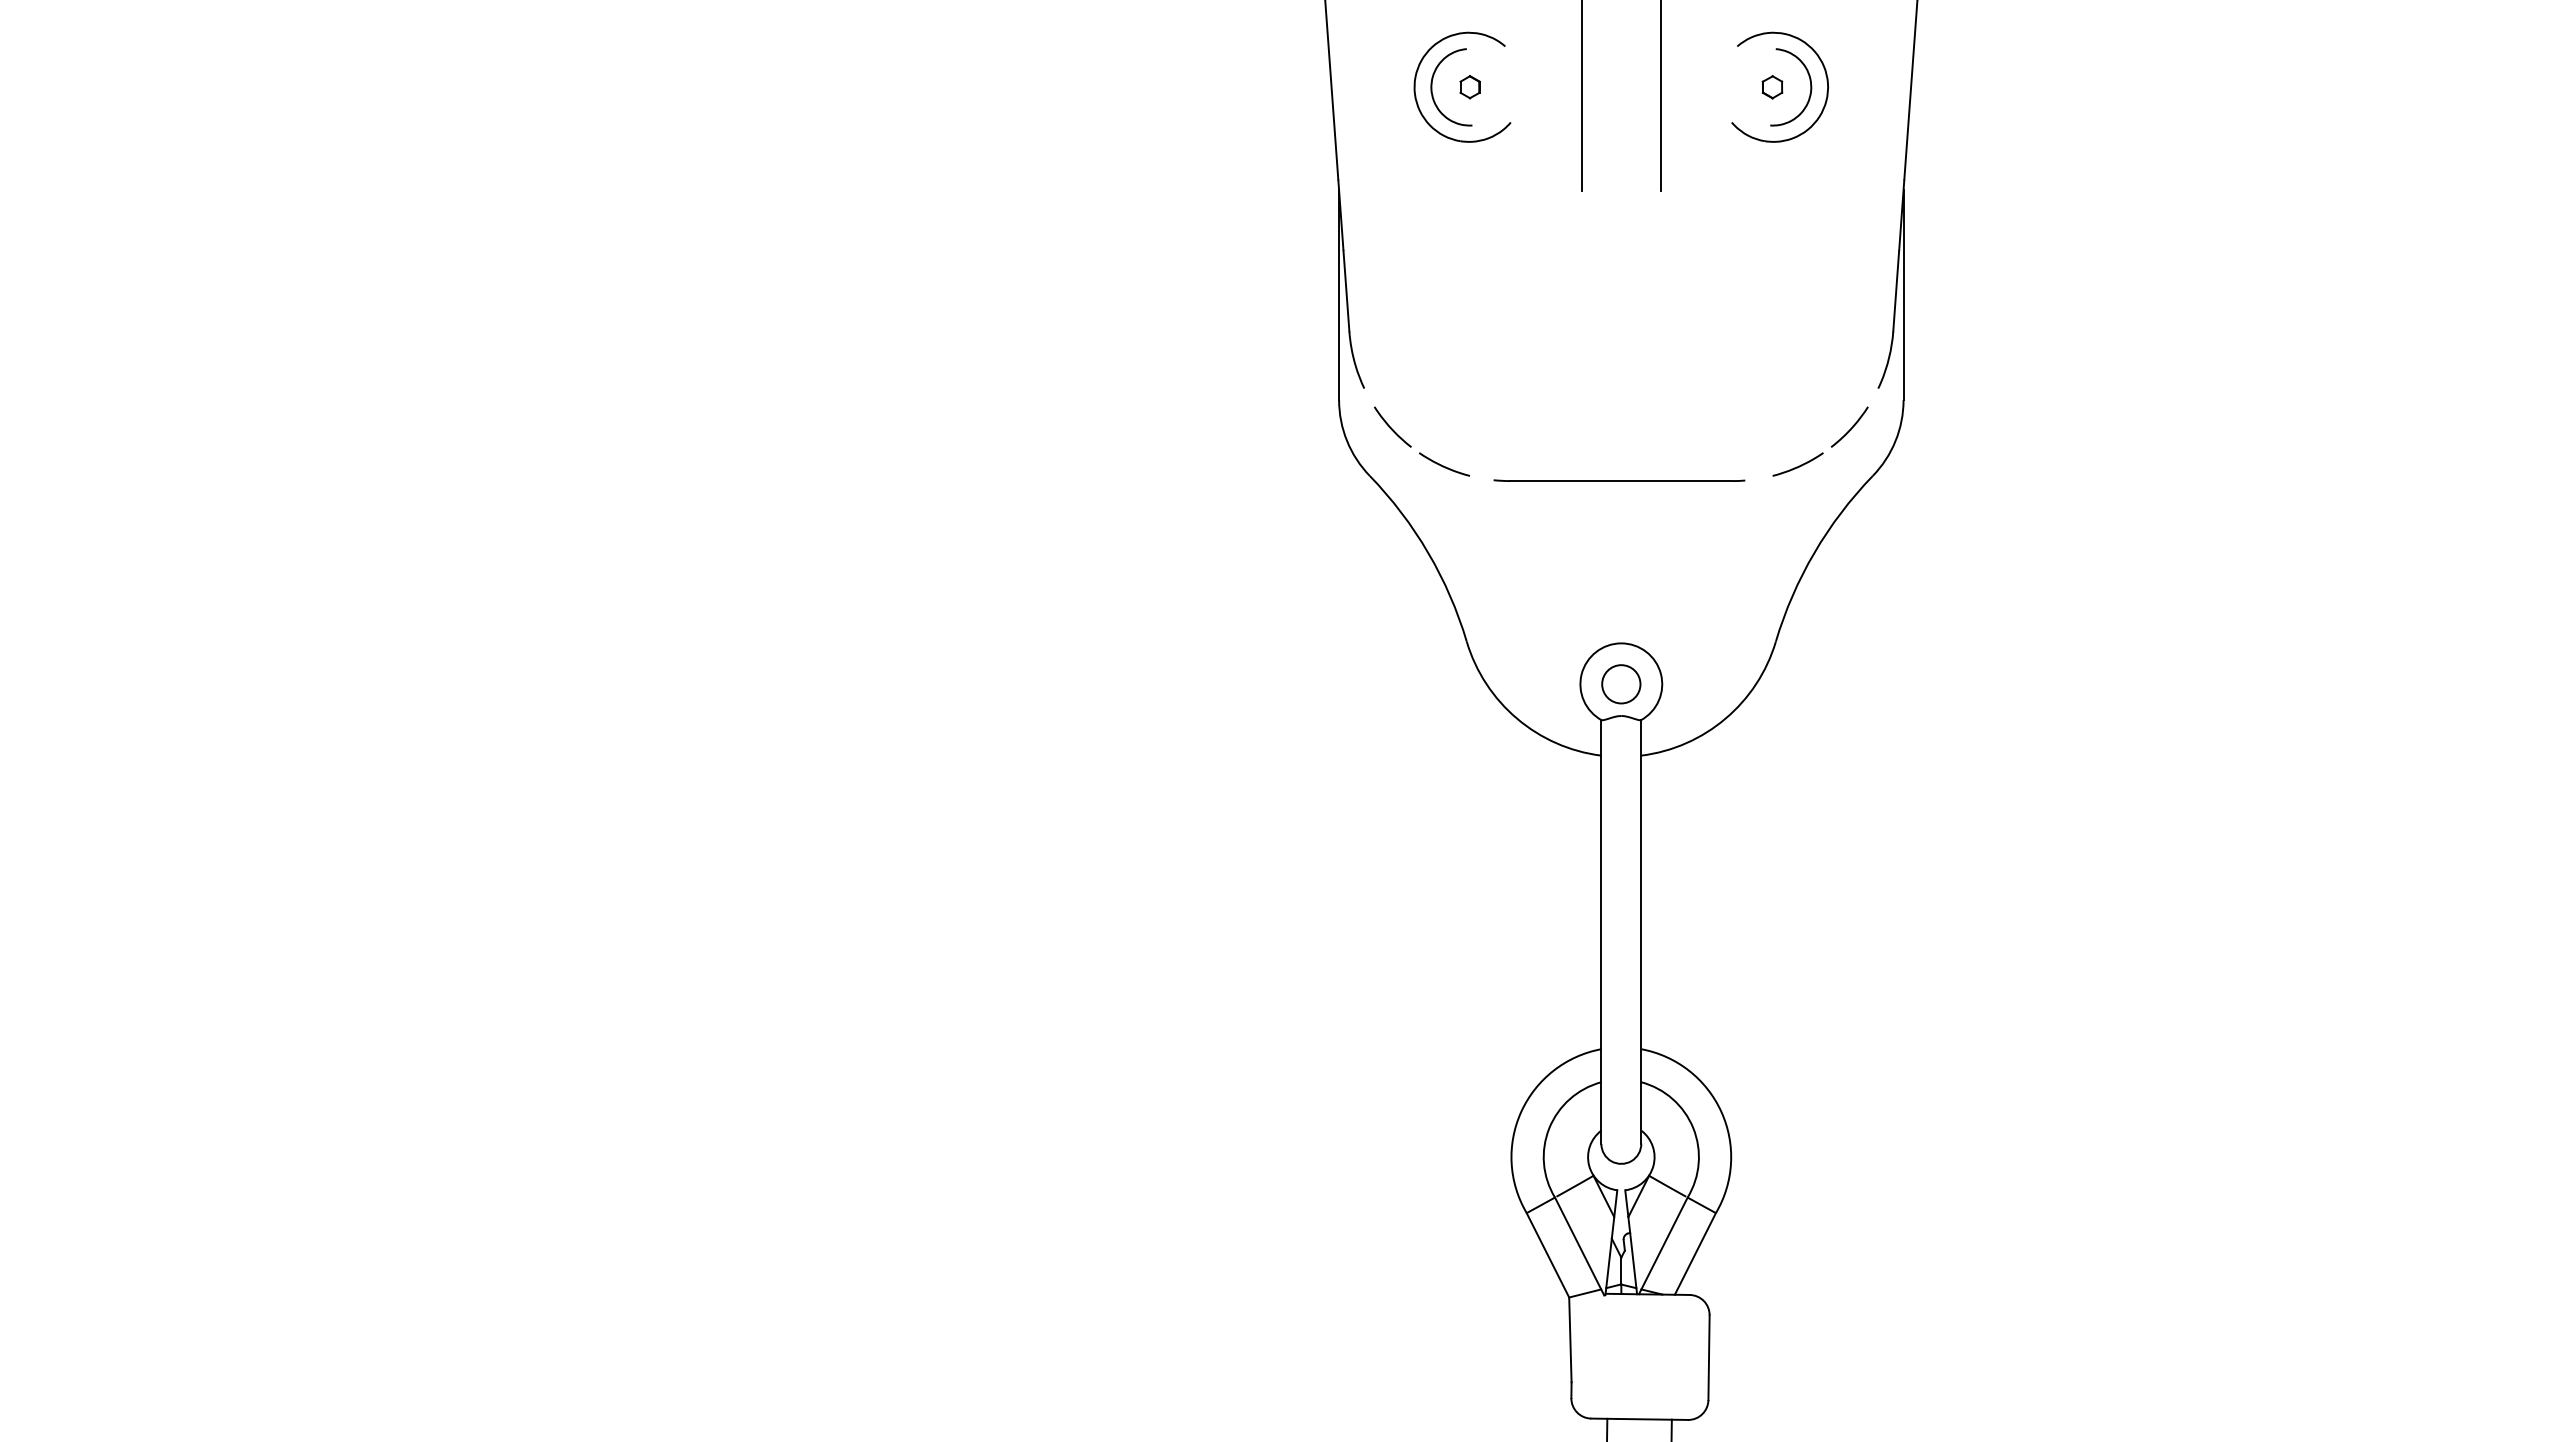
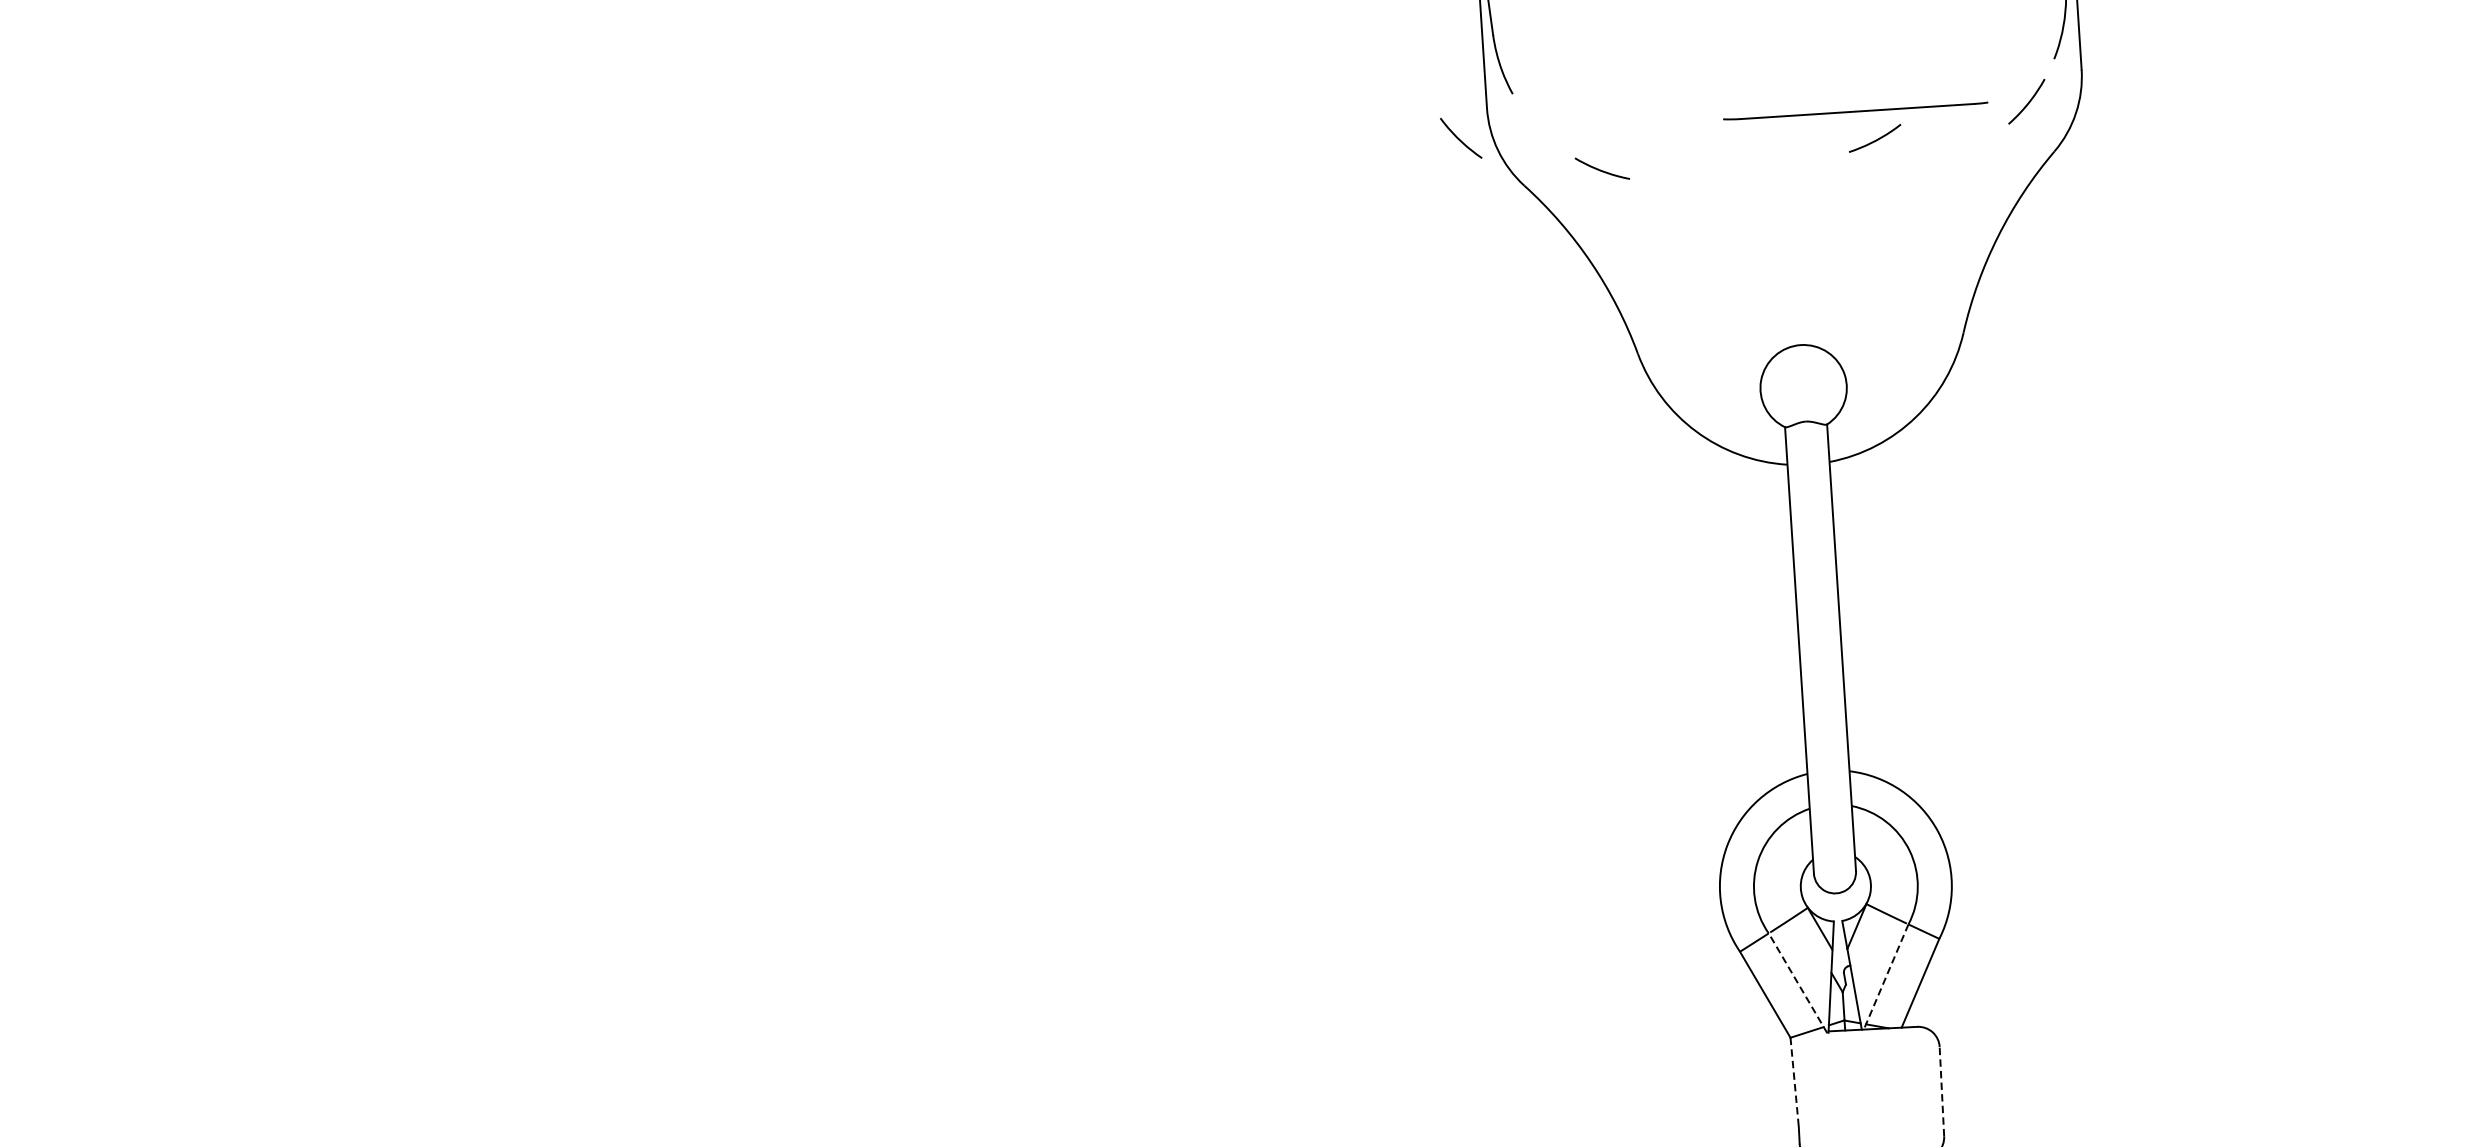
curve: (1391, 427) -> (1459, 138), moved
curve: (1798, 465) -> (1875, 139), moved
line: (1619, 480) -> (1855, 111), moved
circle: (1621, 684) -> (1803, 388), removed
line: (1579, 1246) -> (1797, 983), solid -> dashed
line: (1663, 1246) -> (1886, 977), solid -> dashed
line: (1570, 1340) -> (1794, 1082), solid -> dashed
line: (1709, 1357) -> (1942, 1091), solid -> dashed

